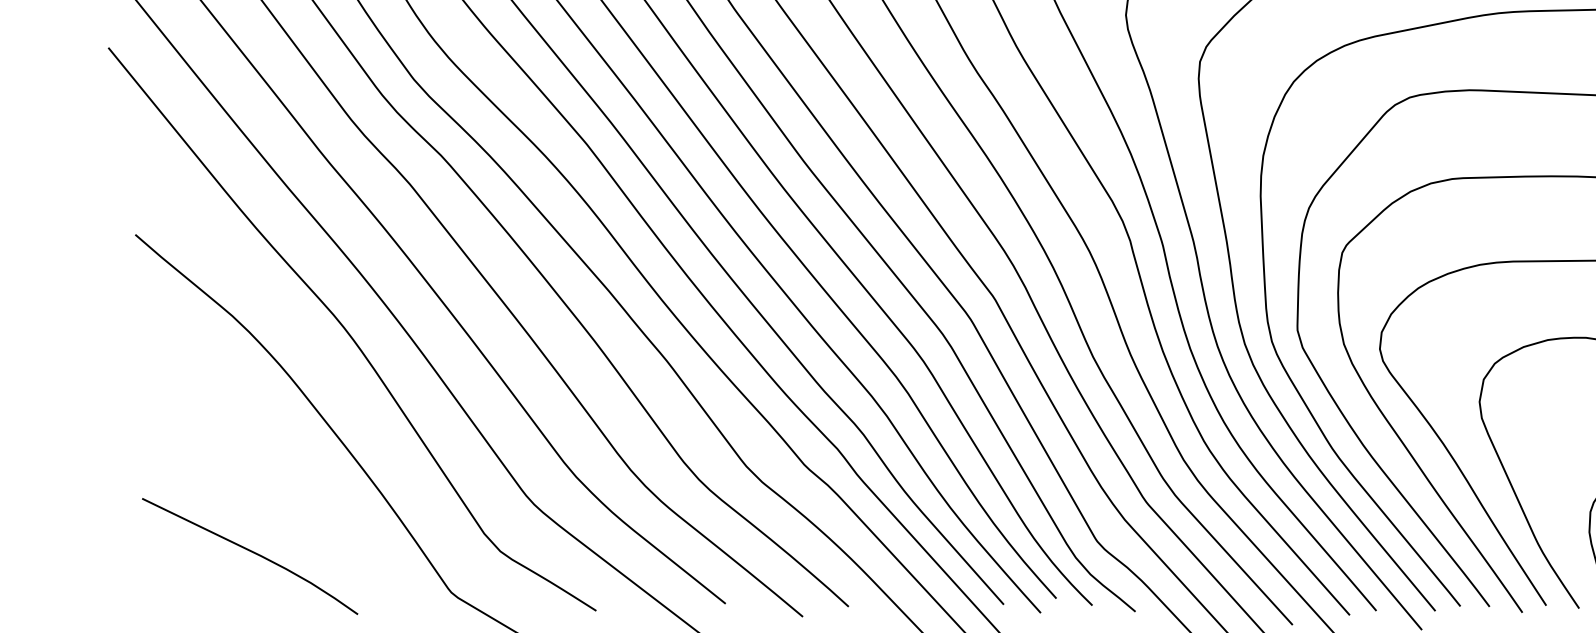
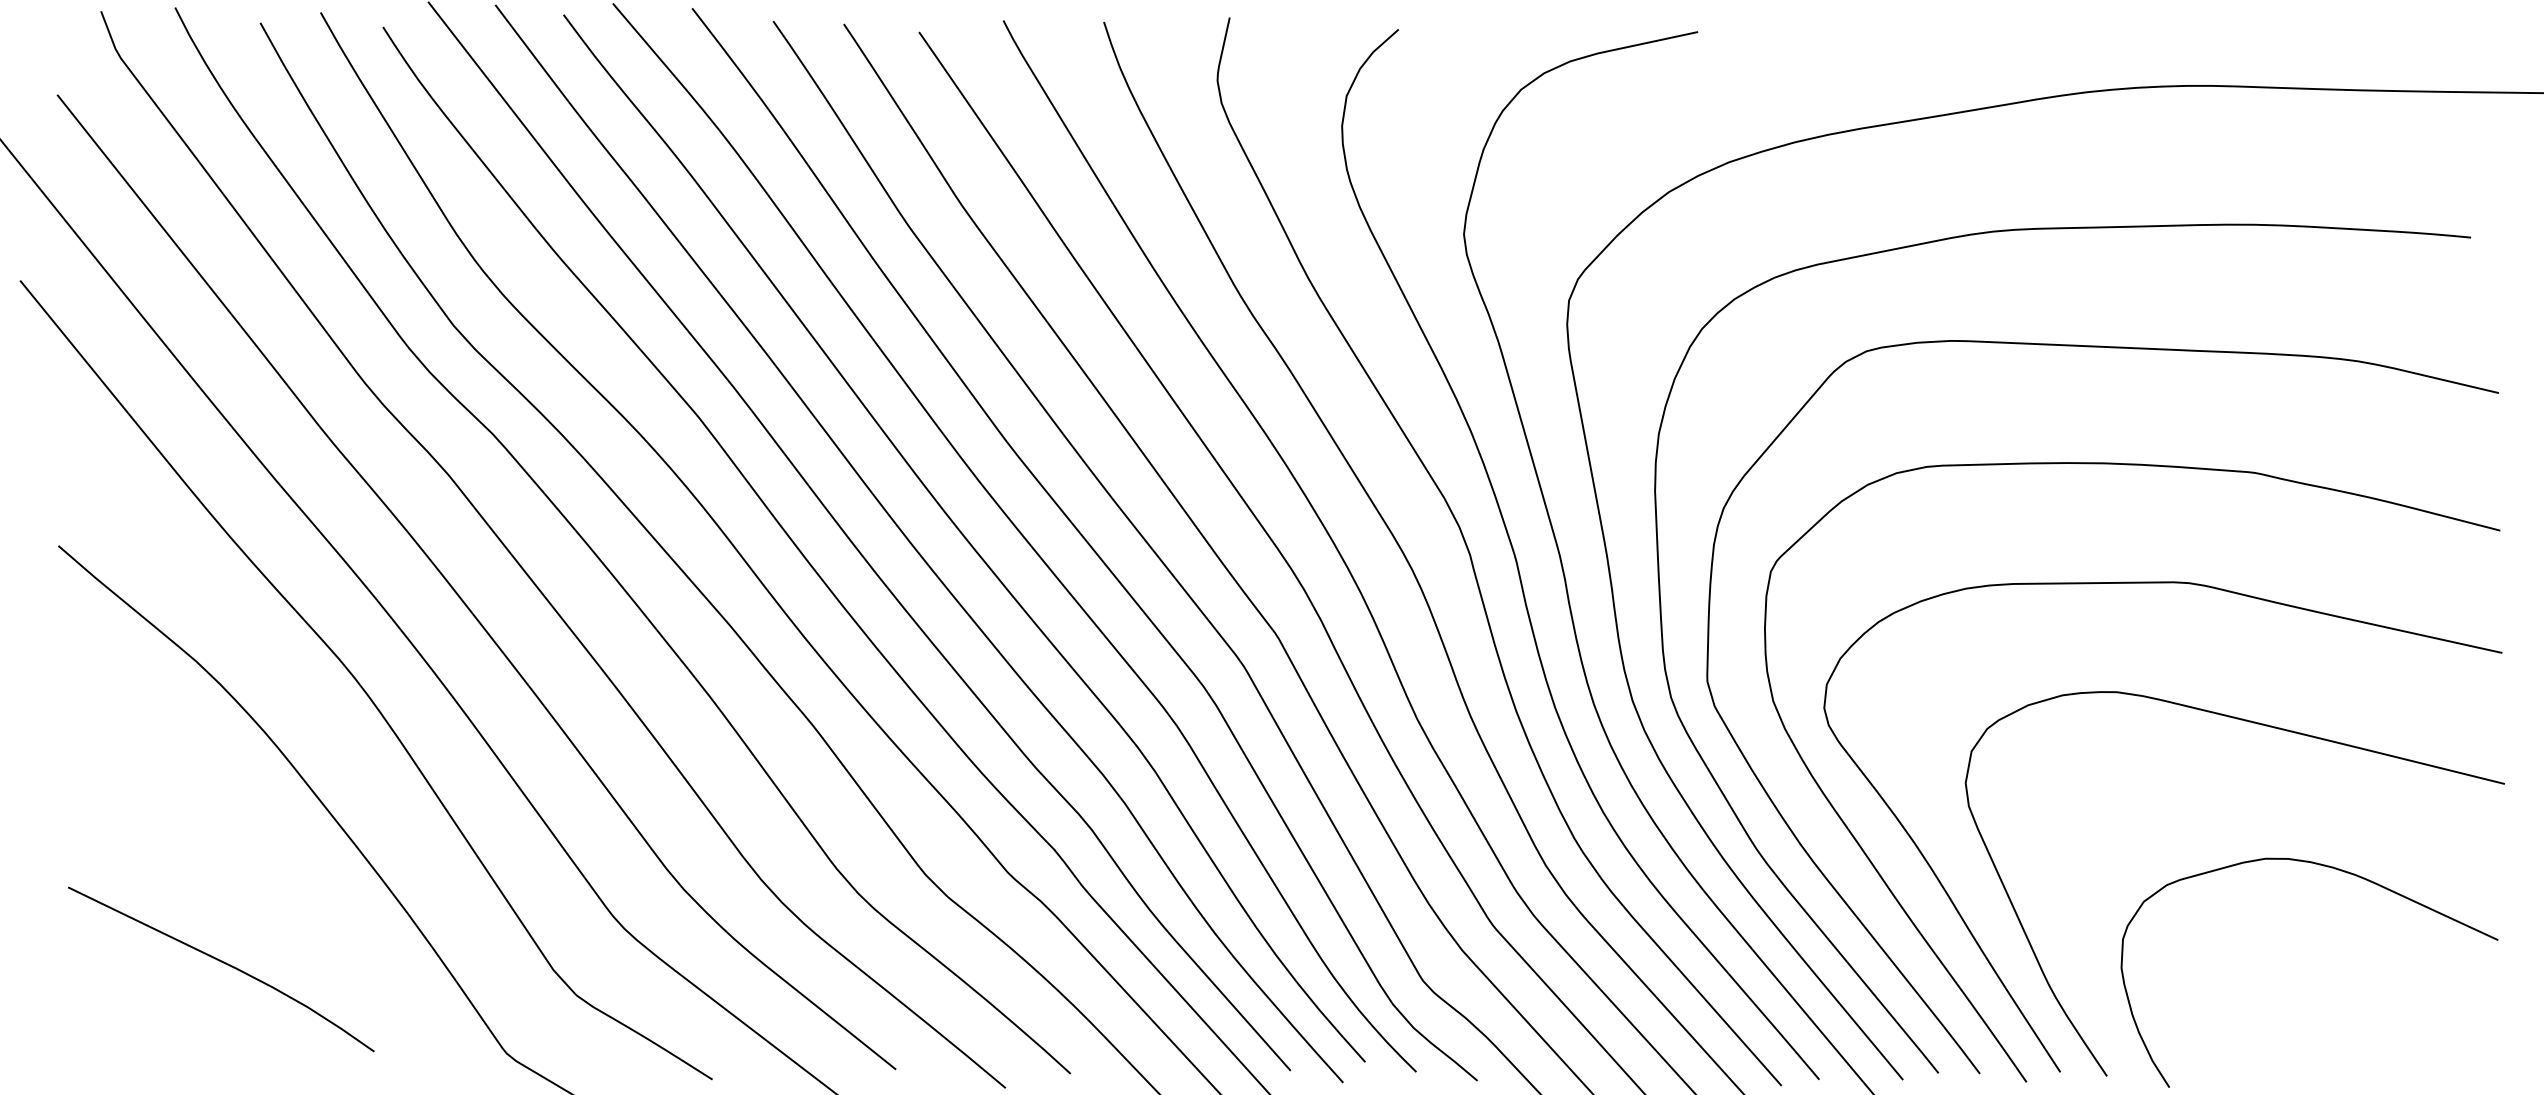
curve: (251, 552) -> (223, 963), moved

